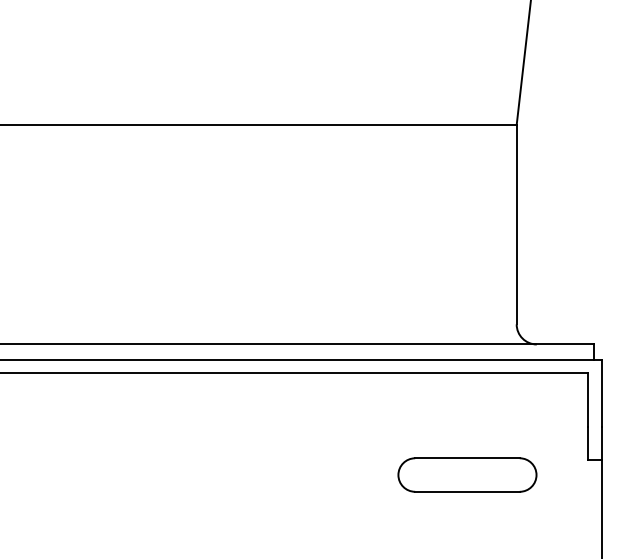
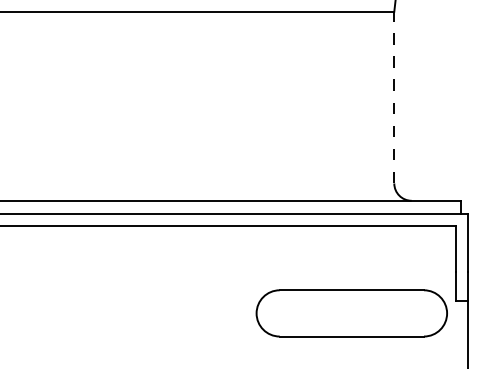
line: (516, 224) -> (394, 97), solid -> dashed
part: (467, 474) -> (351, 312), size x1.6

